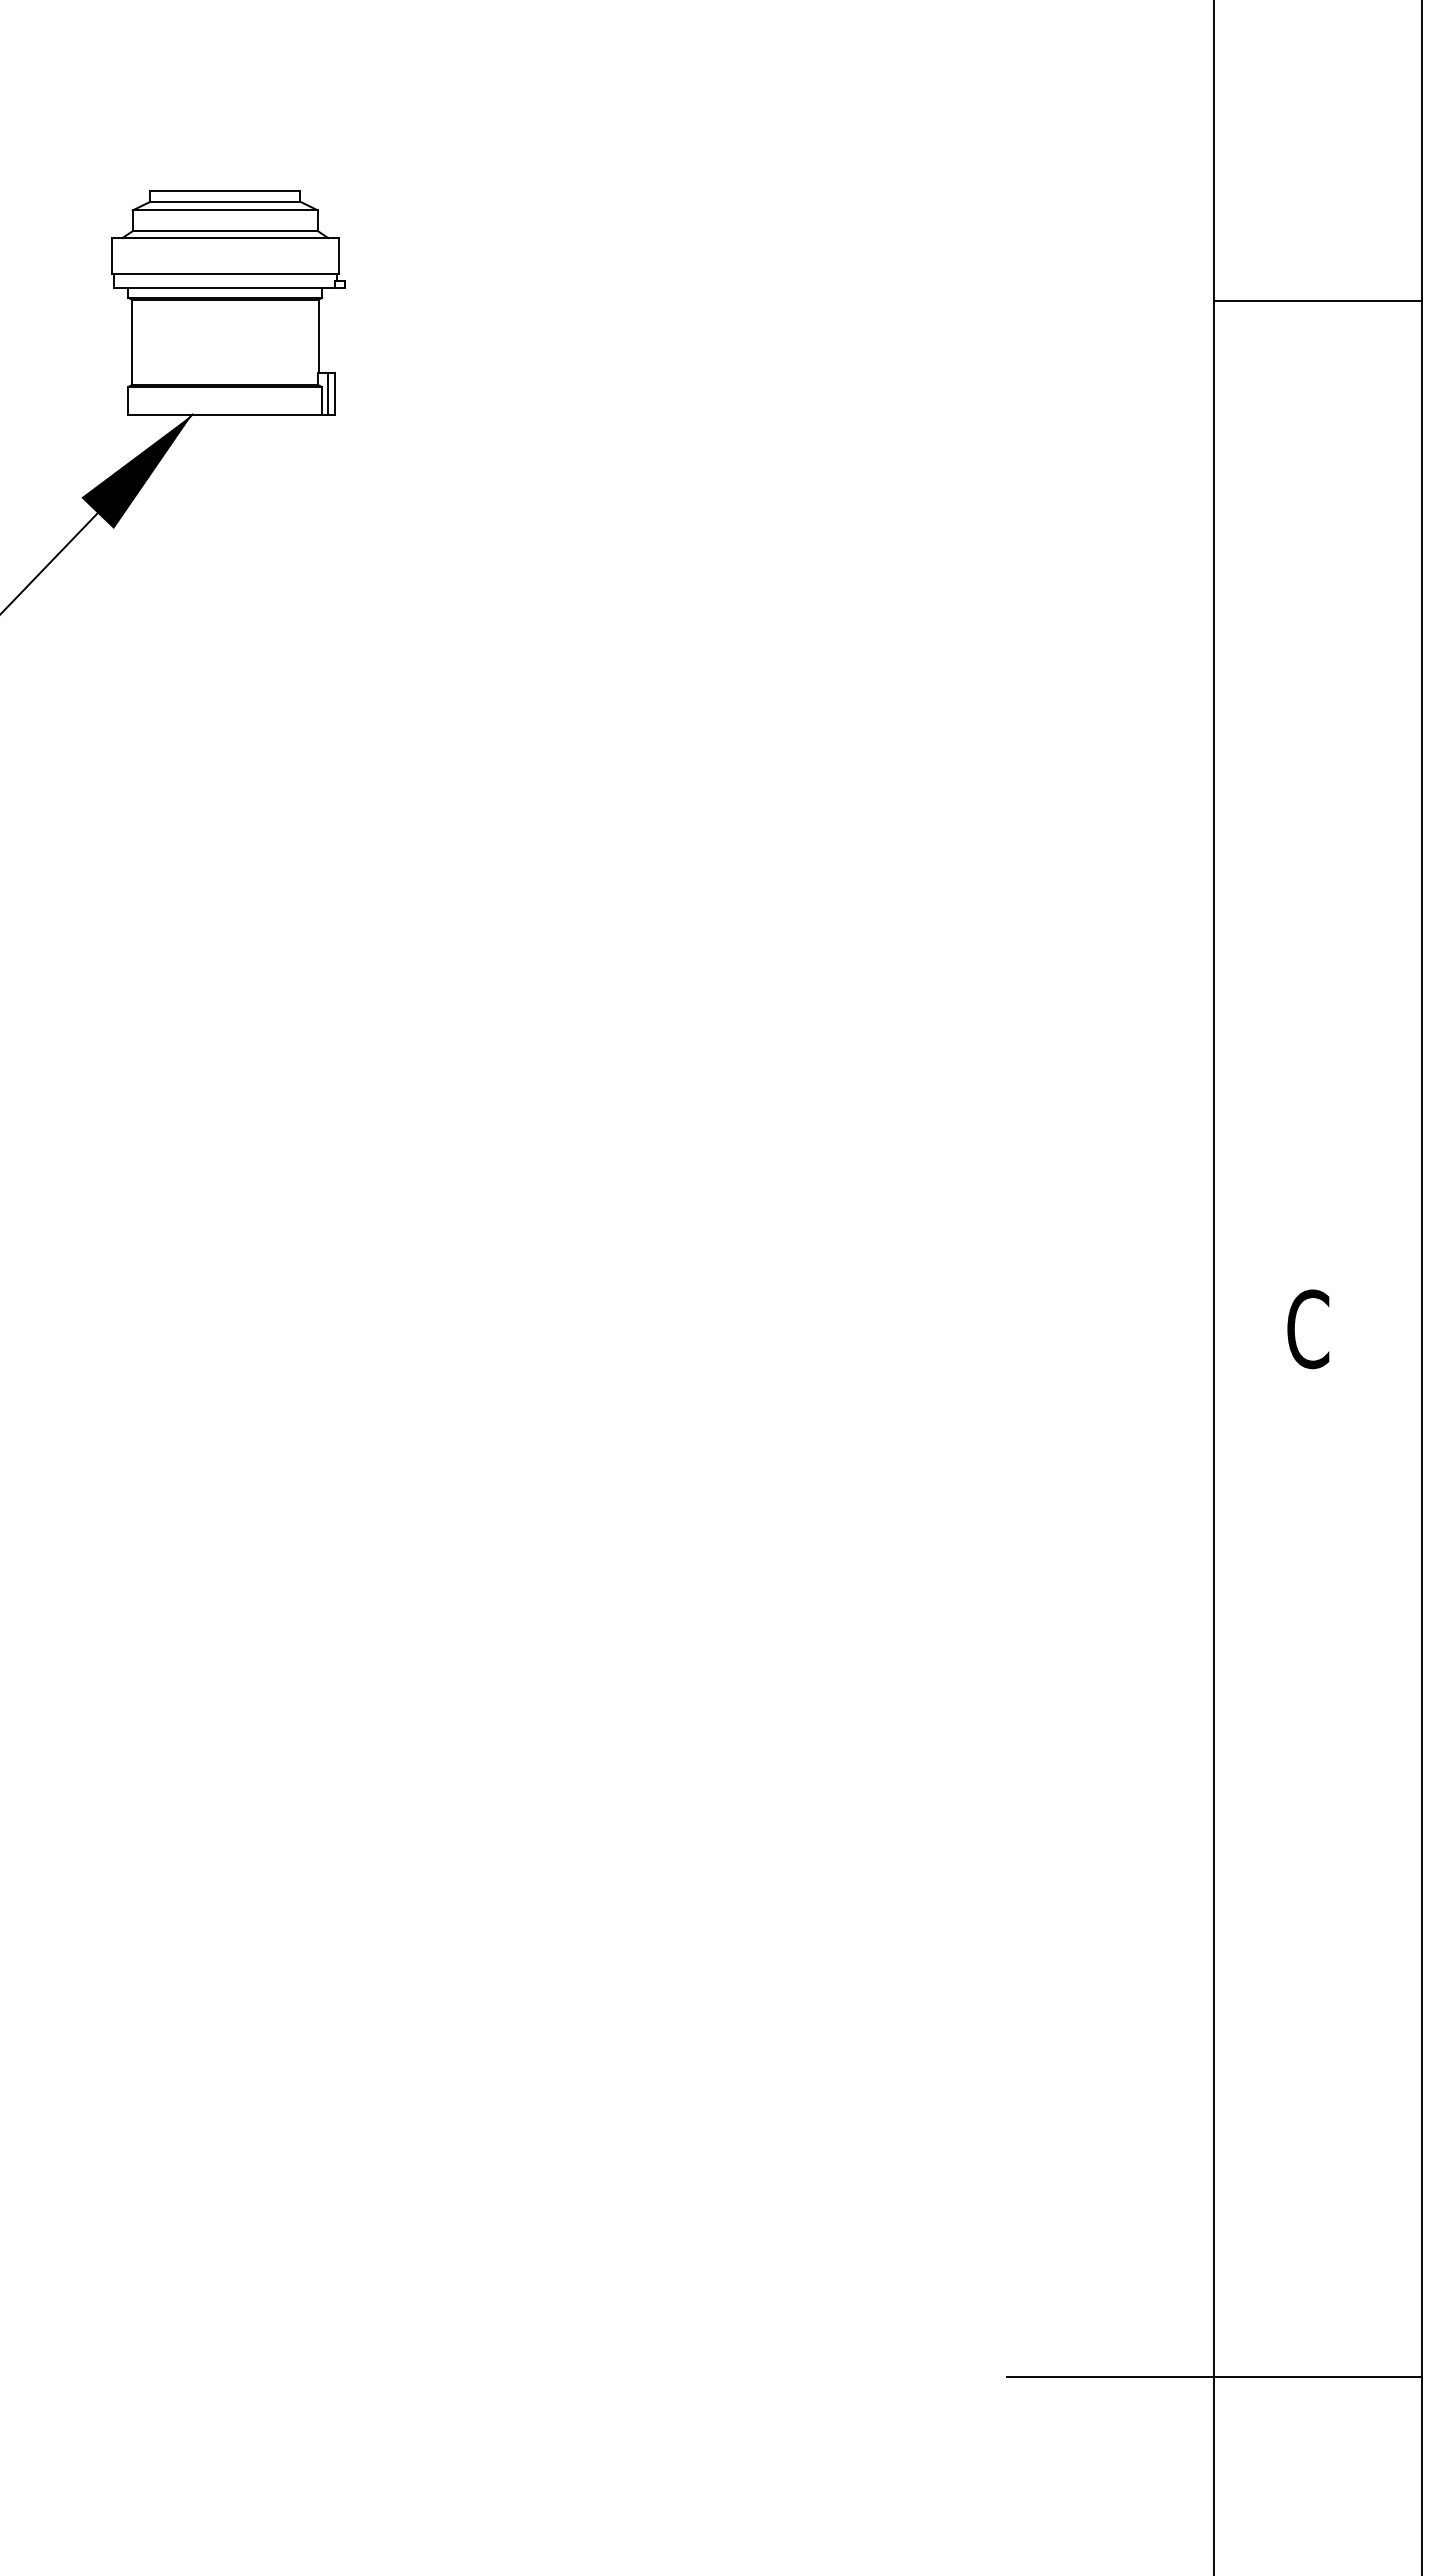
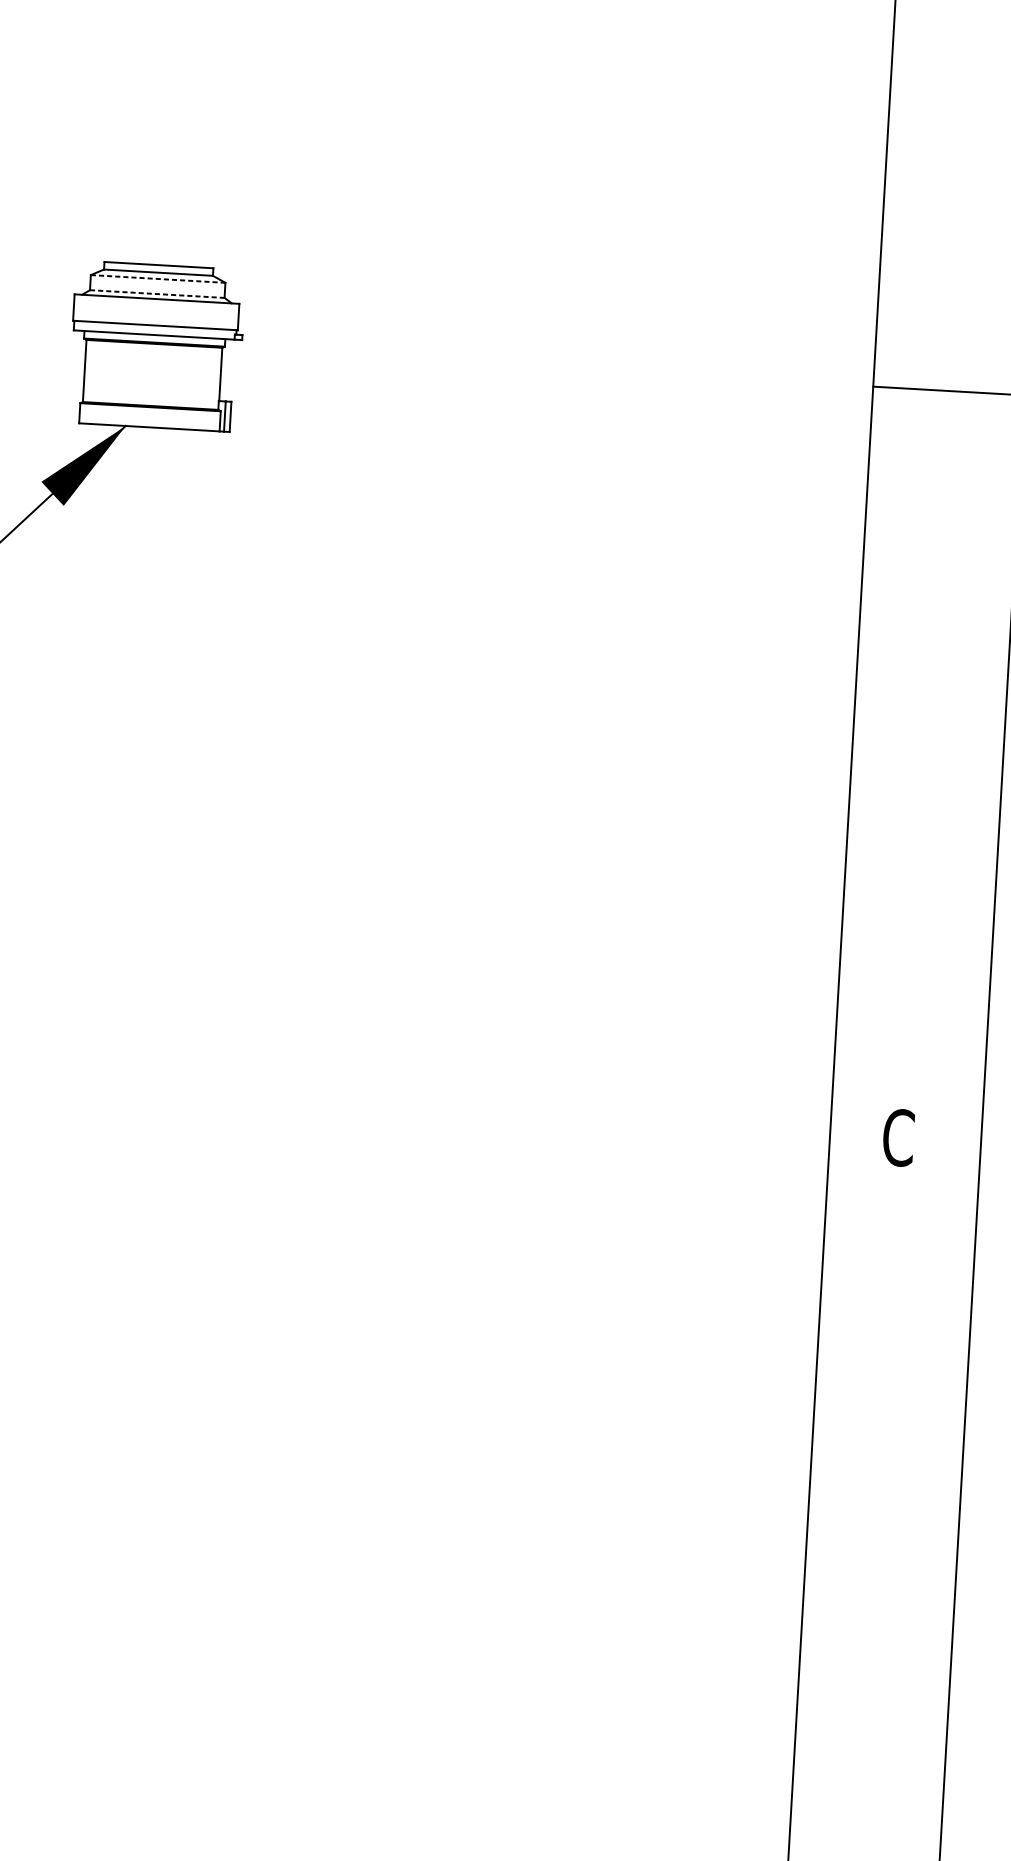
line: (225, 210) -> (158, 279), solid -> dashed
line: (225, 231) -> (157, 294), solid -> dashed

